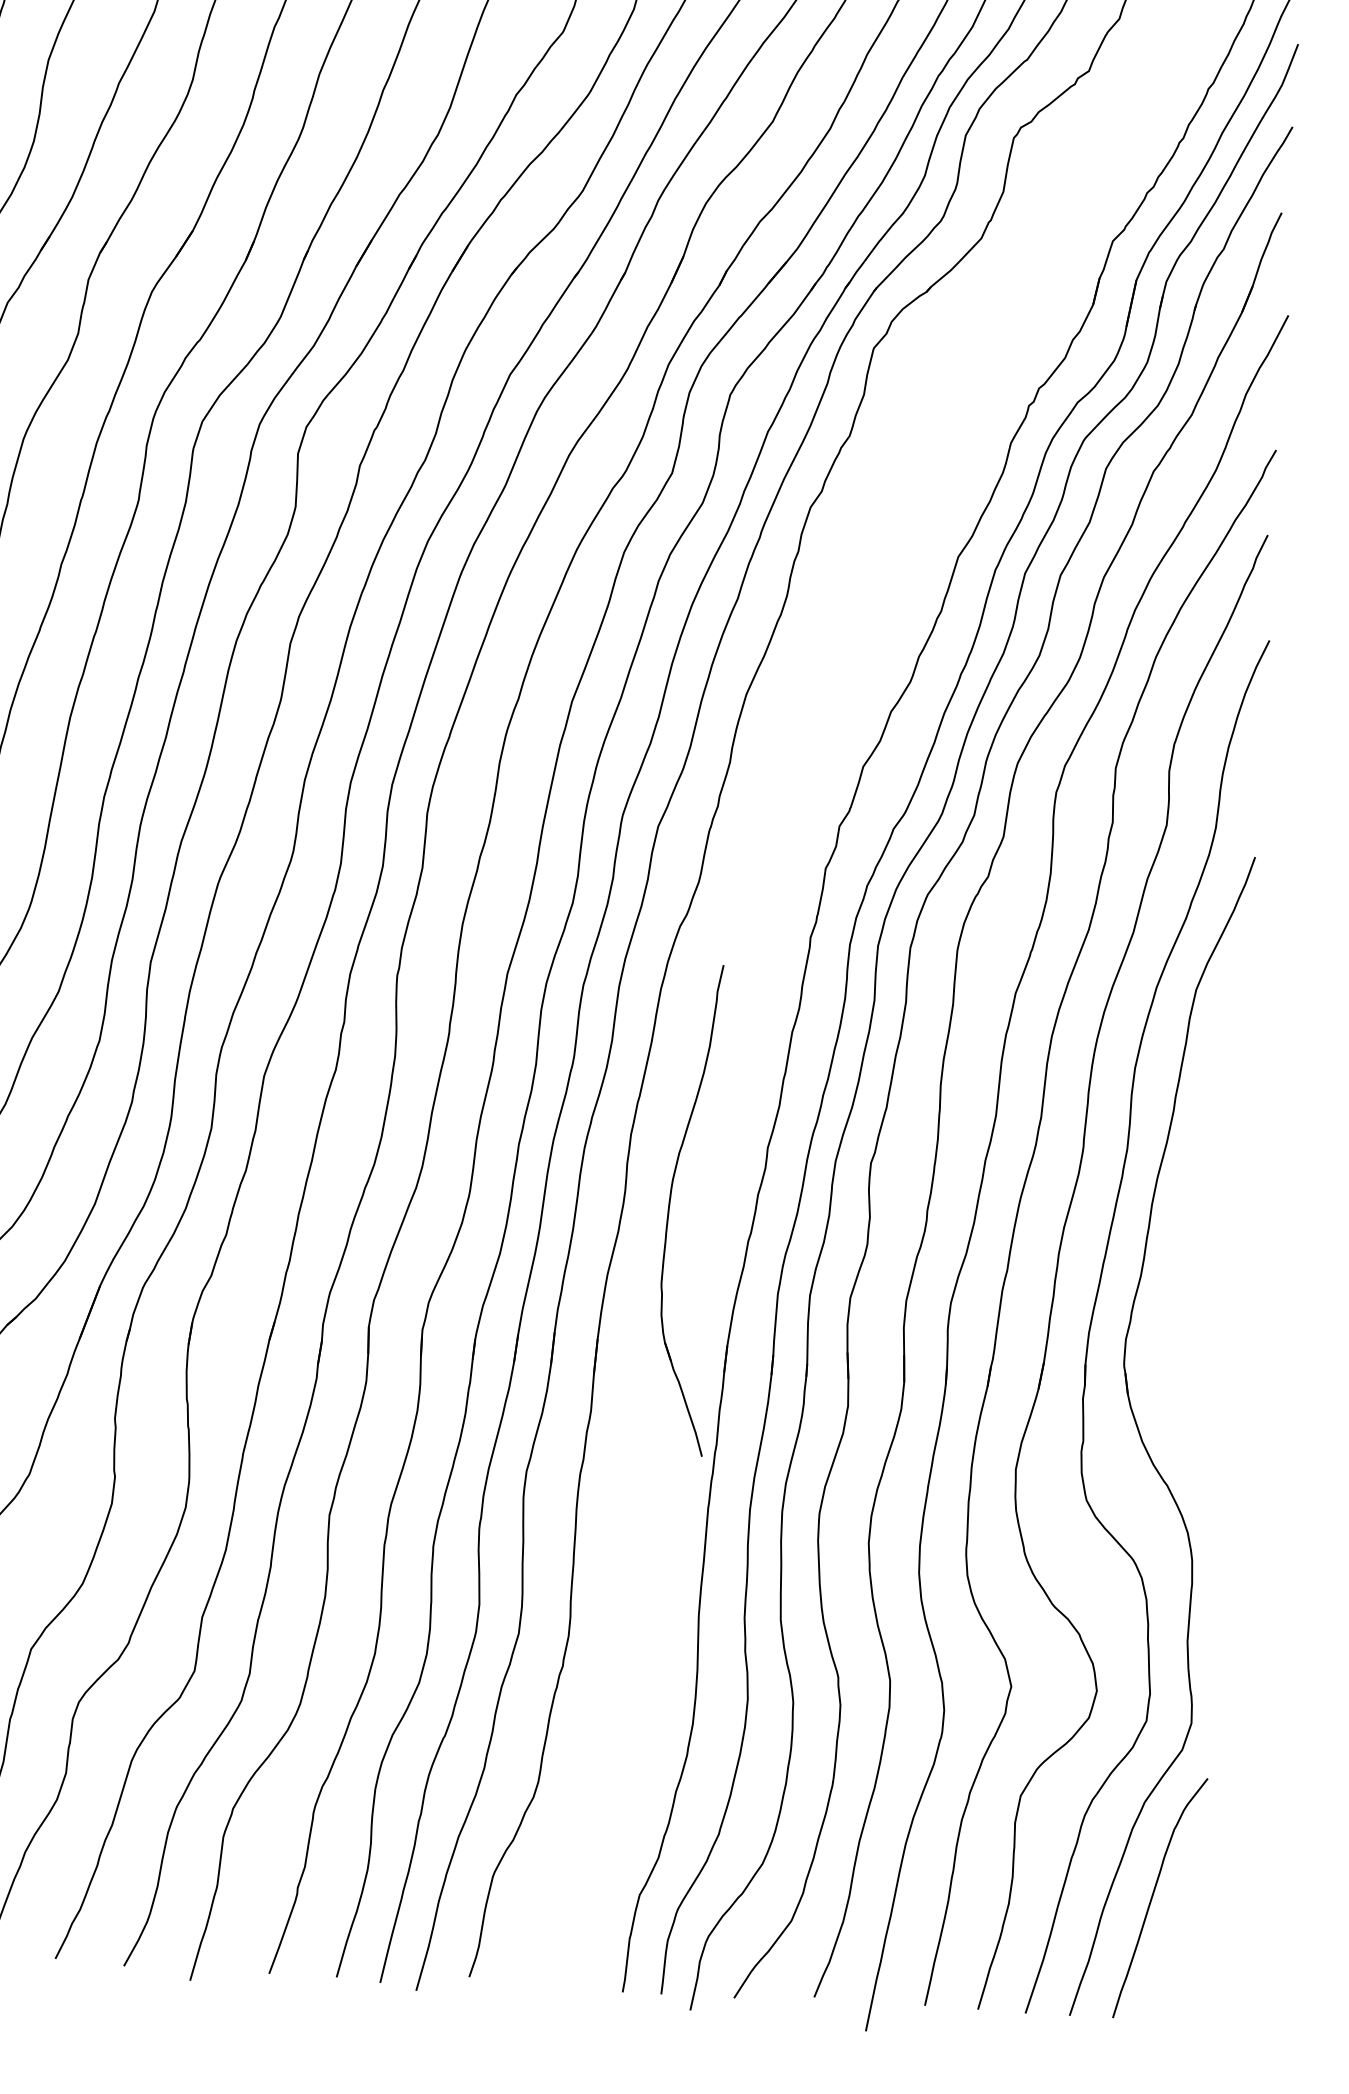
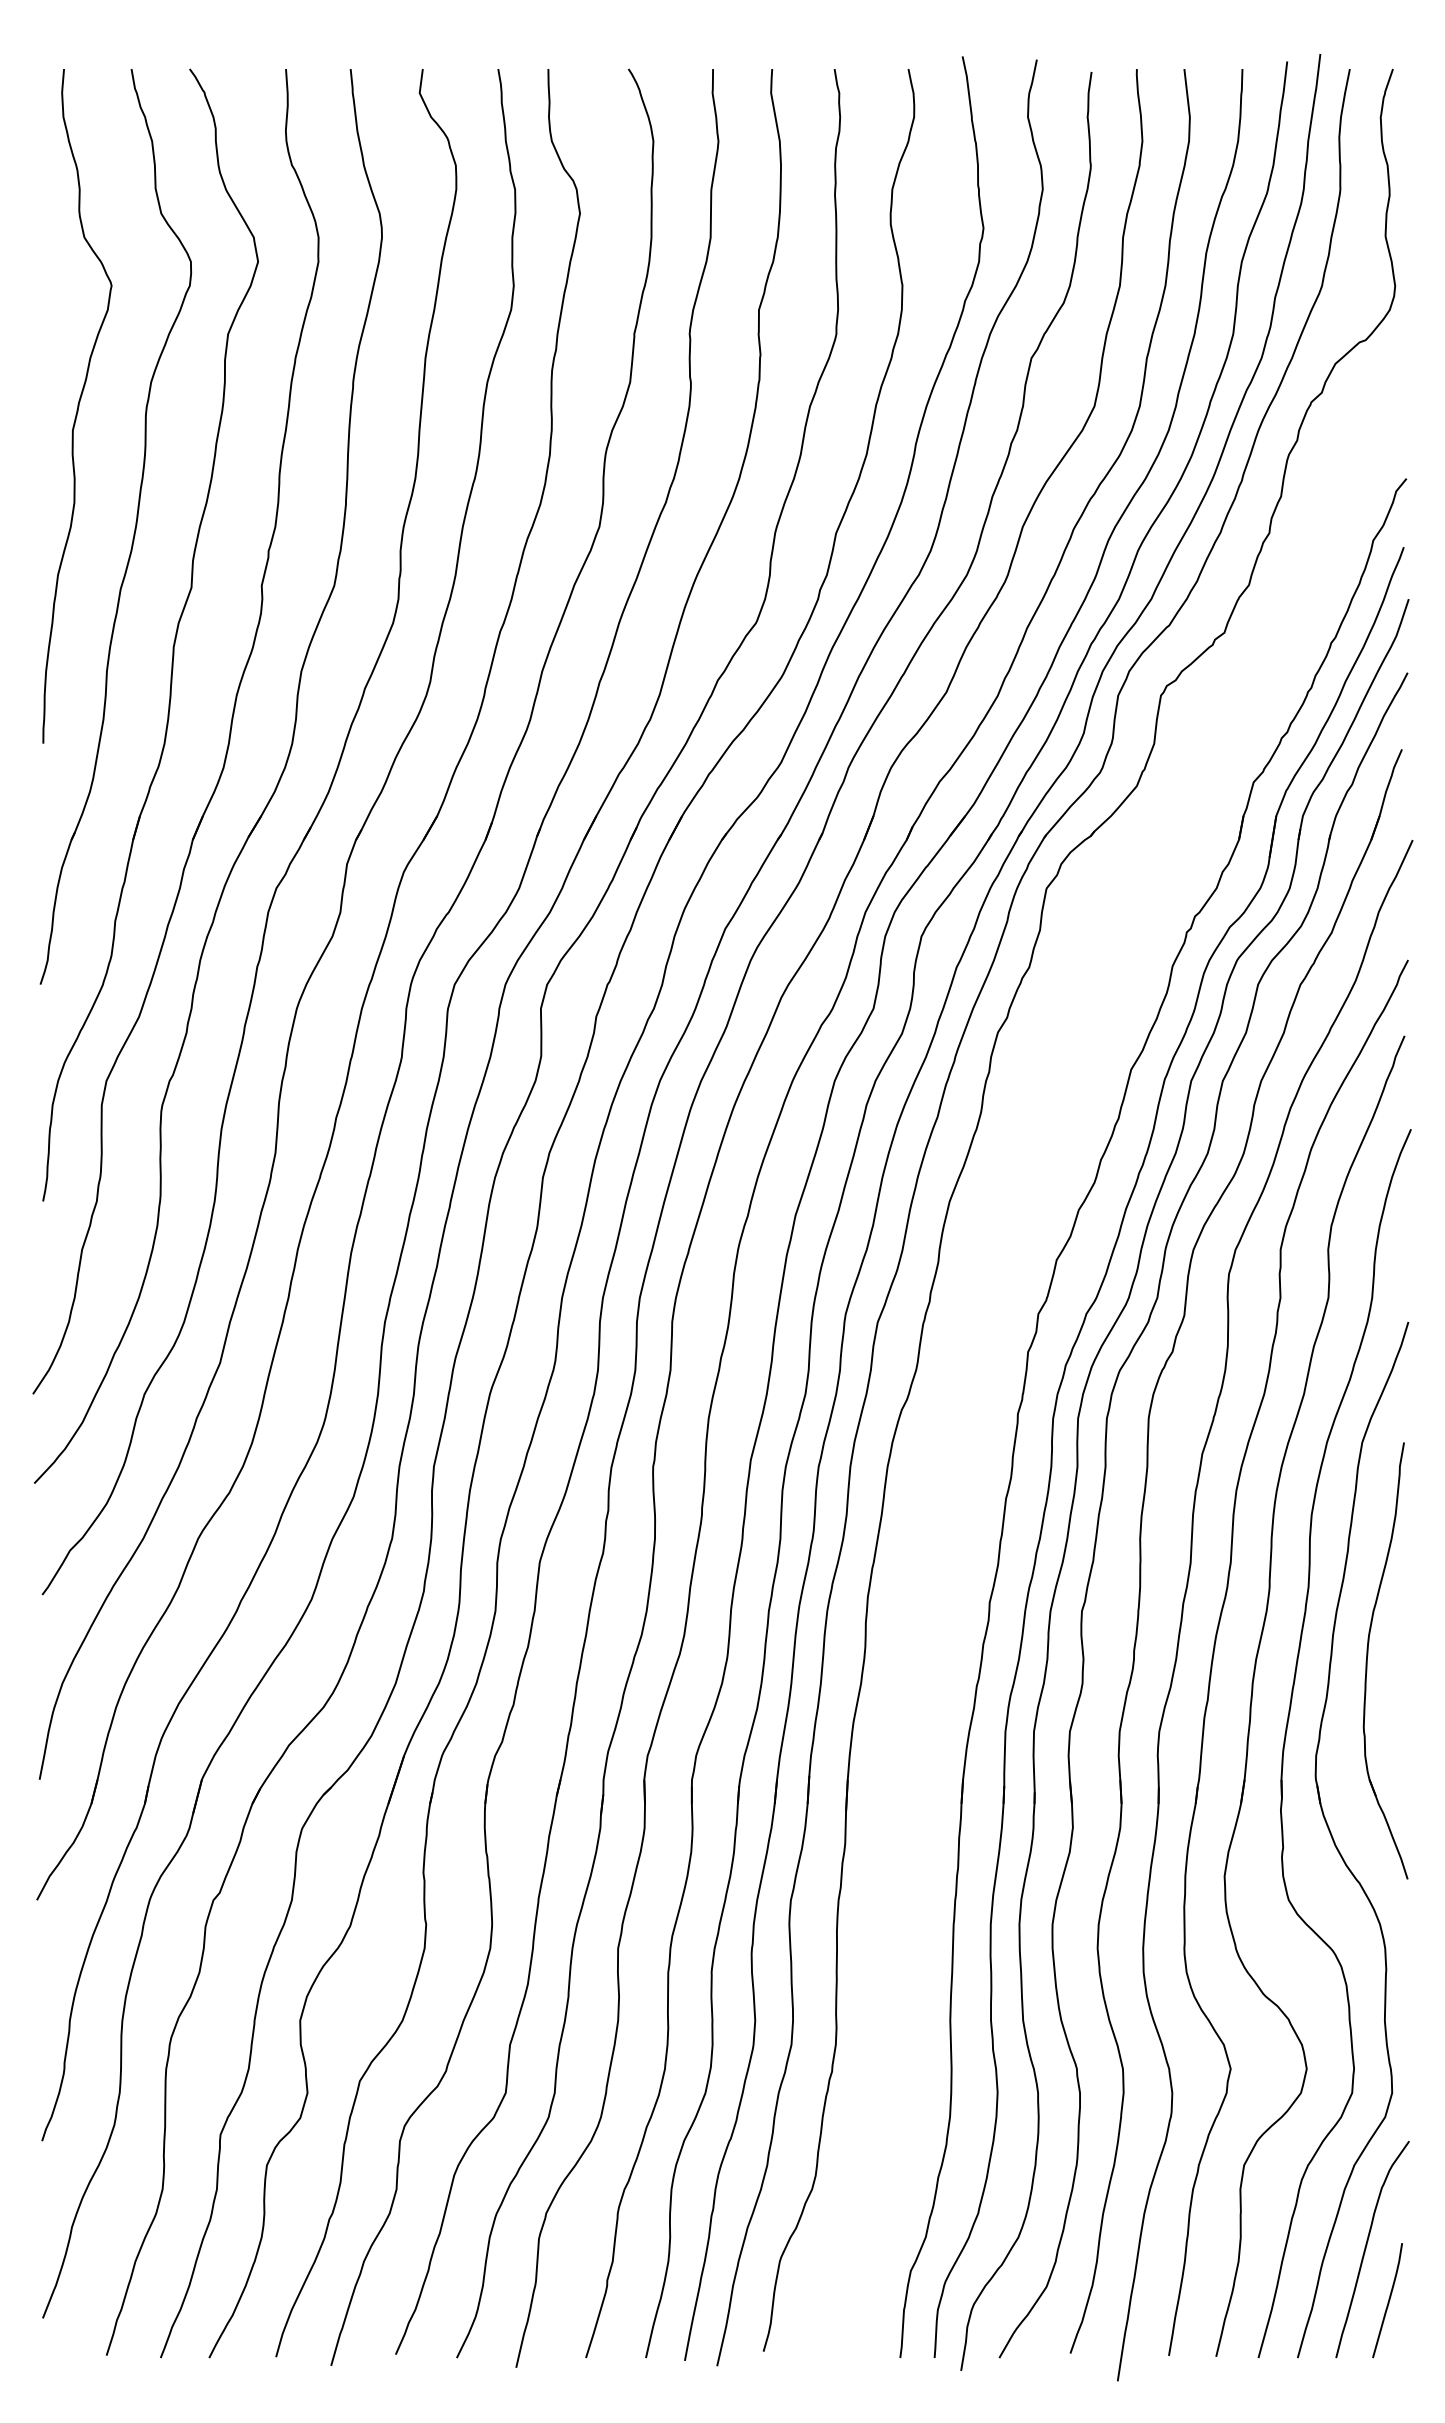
part: (671, 1202) -> (1368, 1655), moved
curve: (1175, 1956) -> (1388, 2300), added

